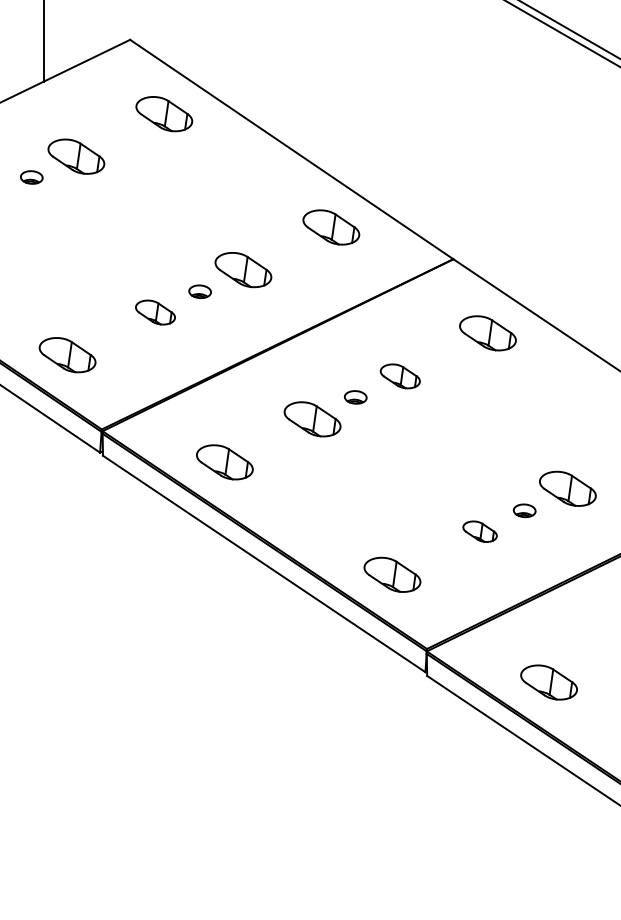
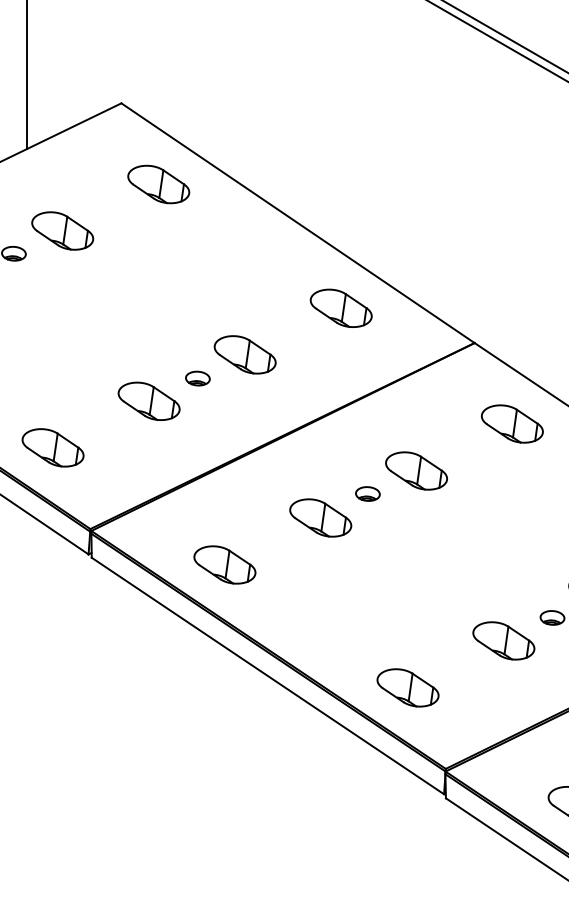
part: (155, 312) -> (149, 401), size x1.43
part: (400, 376) -> (416, 471), size x1.43
part: (479, 531) -> (503, 640), size x1.67

